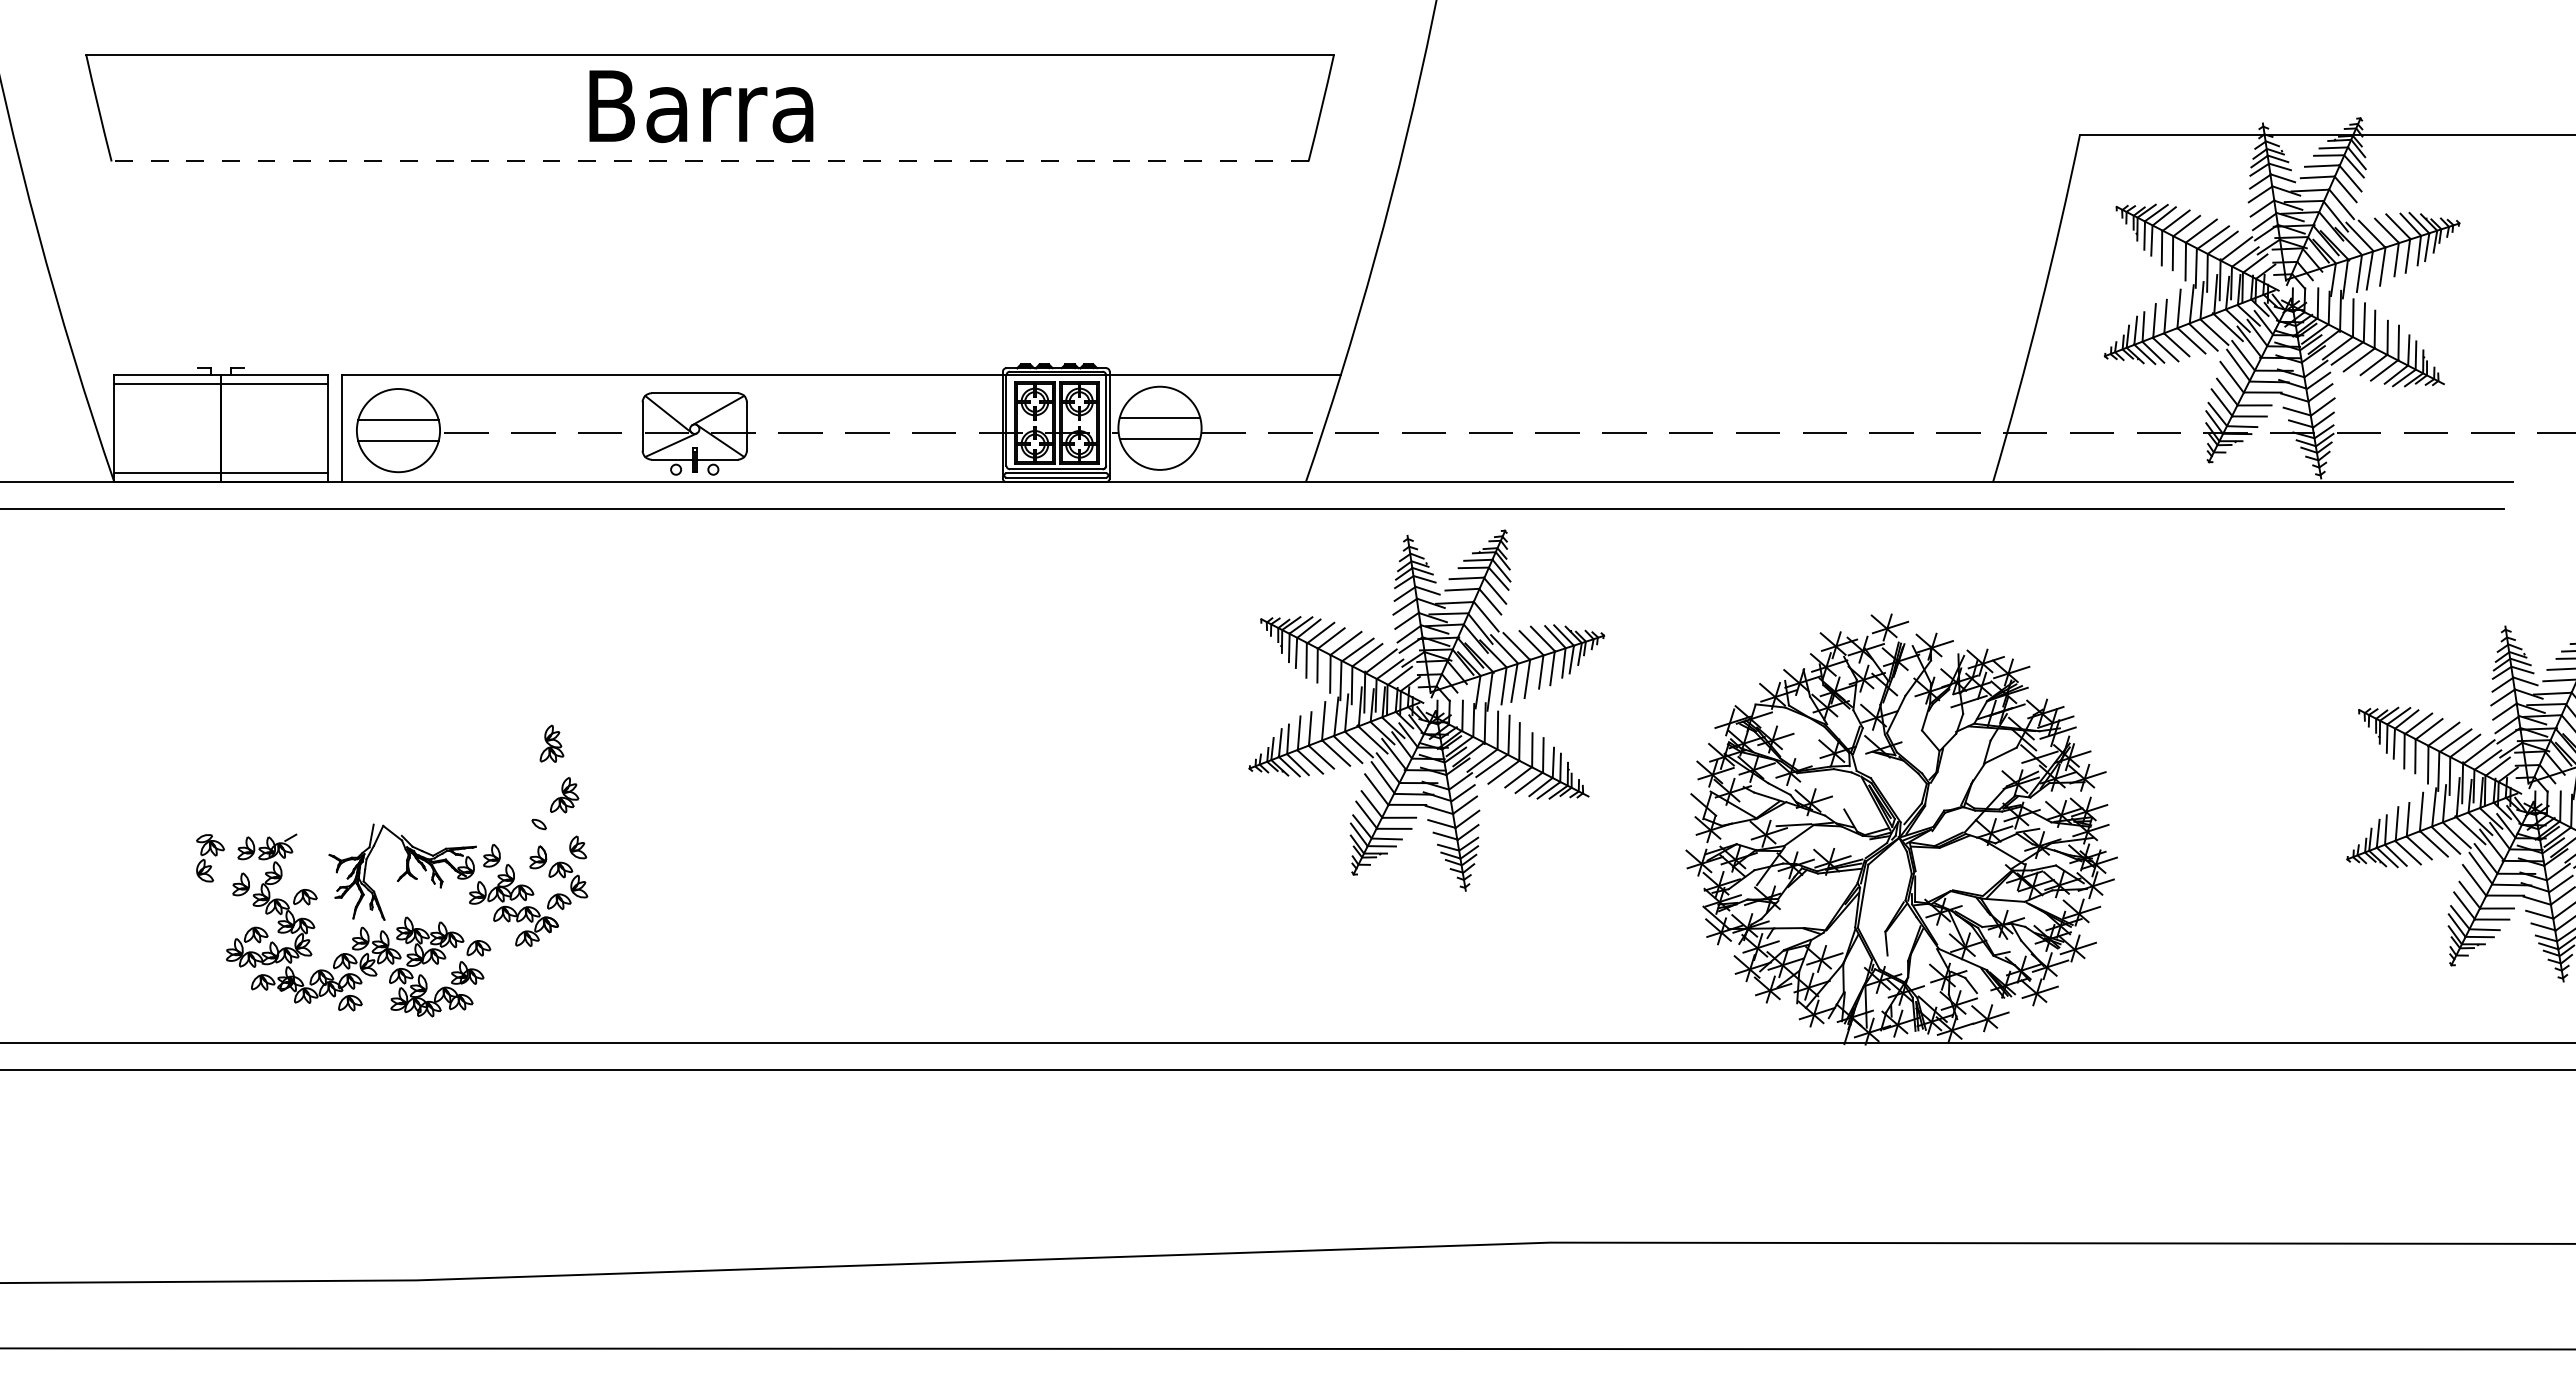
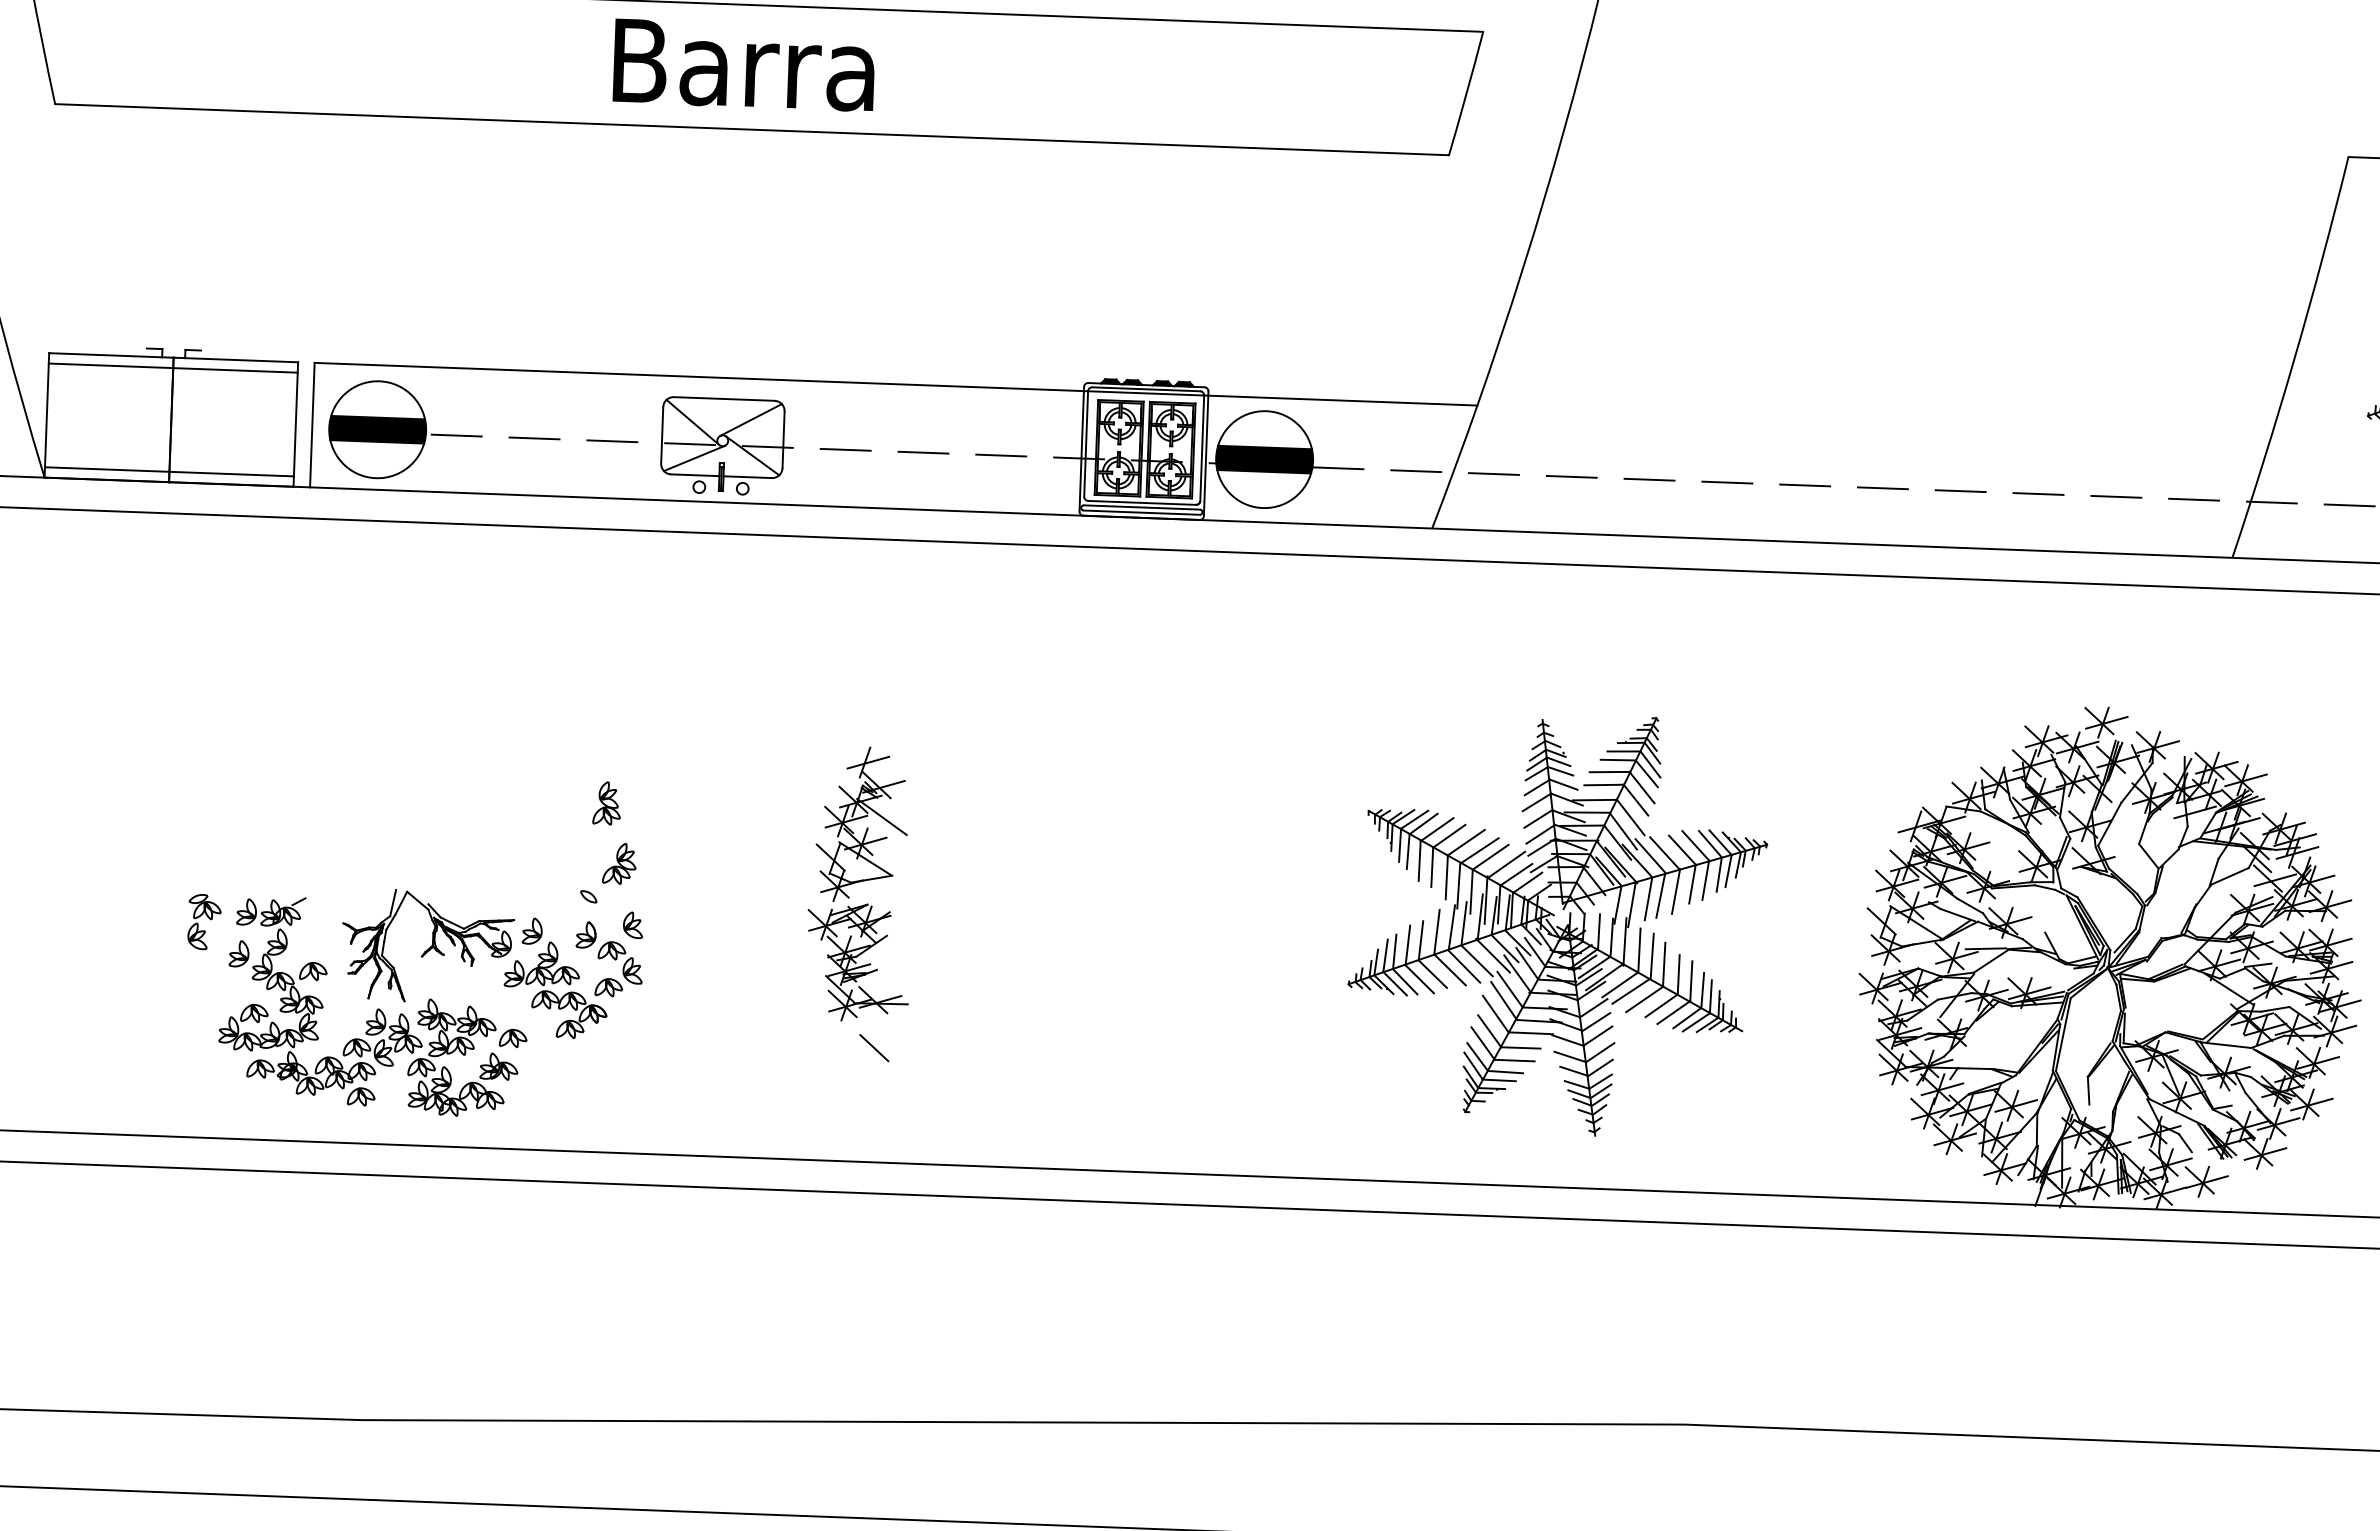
line: (709, 161) -> (751, 129), dashed -> solid
fill: (1159, 427) -> (1264, 458), added
fill: (397, 430) -> (376, 429), added
part: (1426, 710) -> (1557, 924), moved
part: (827, 821) -> (860, 903), added
part: (399, 876) -> (423, 951), moved

